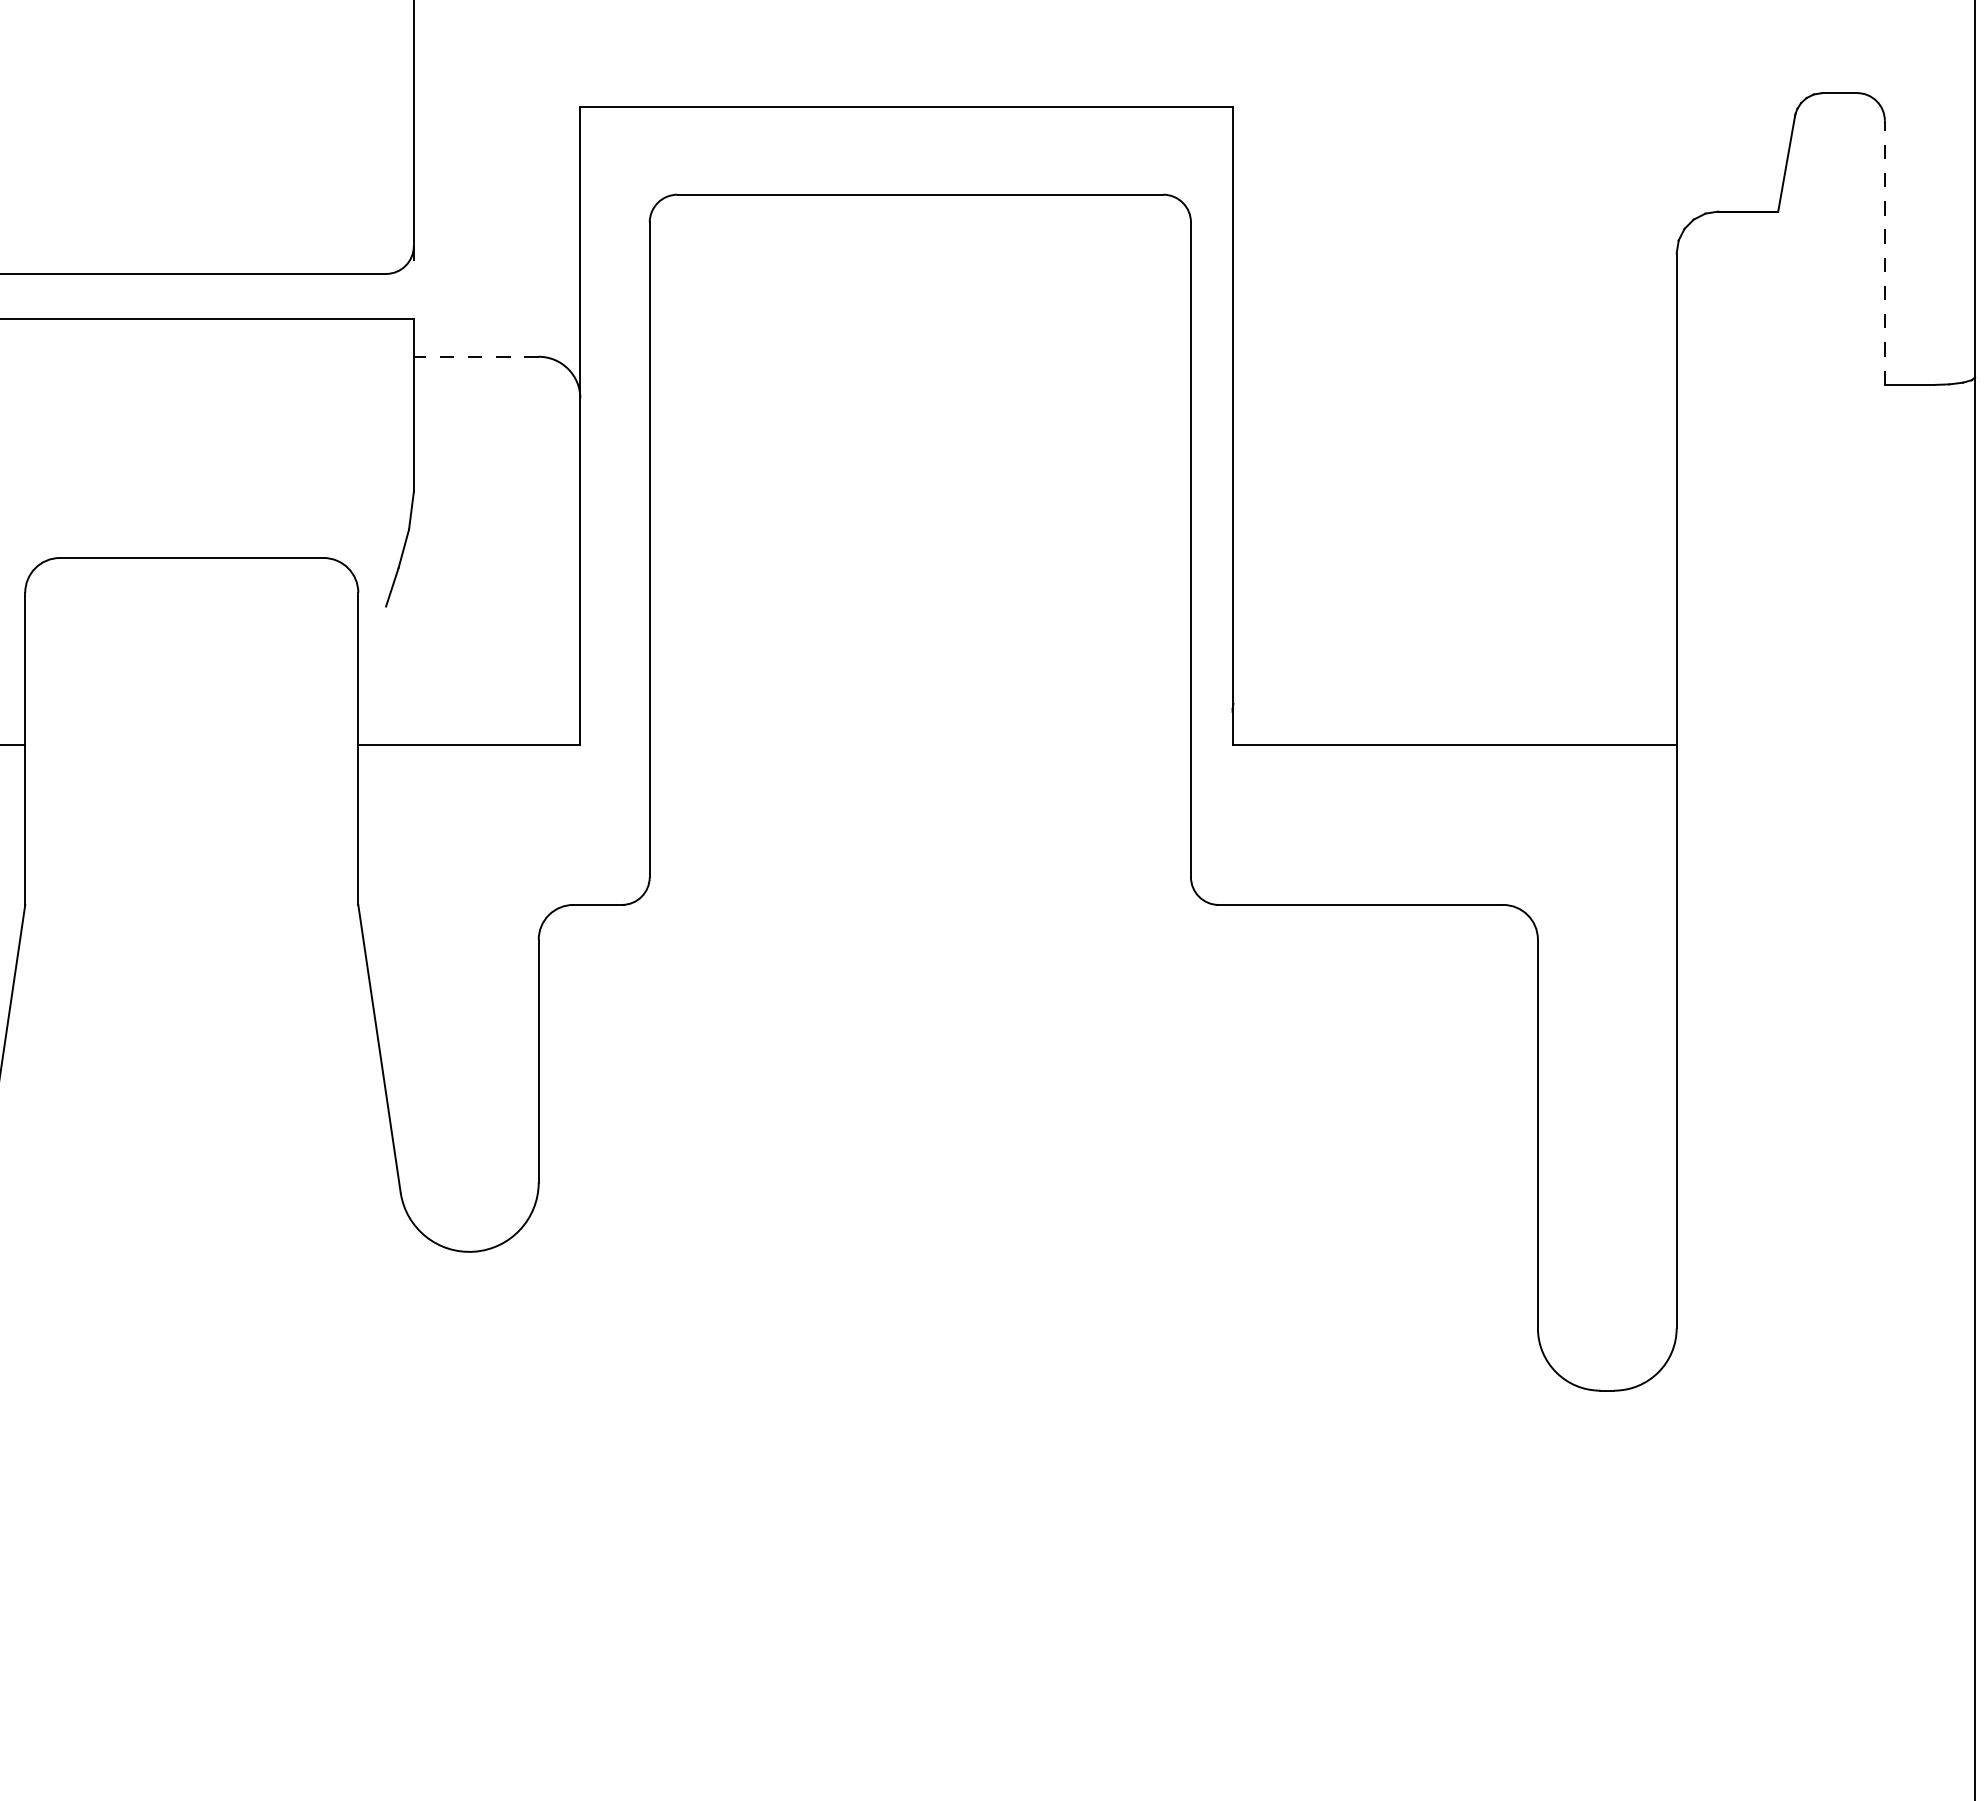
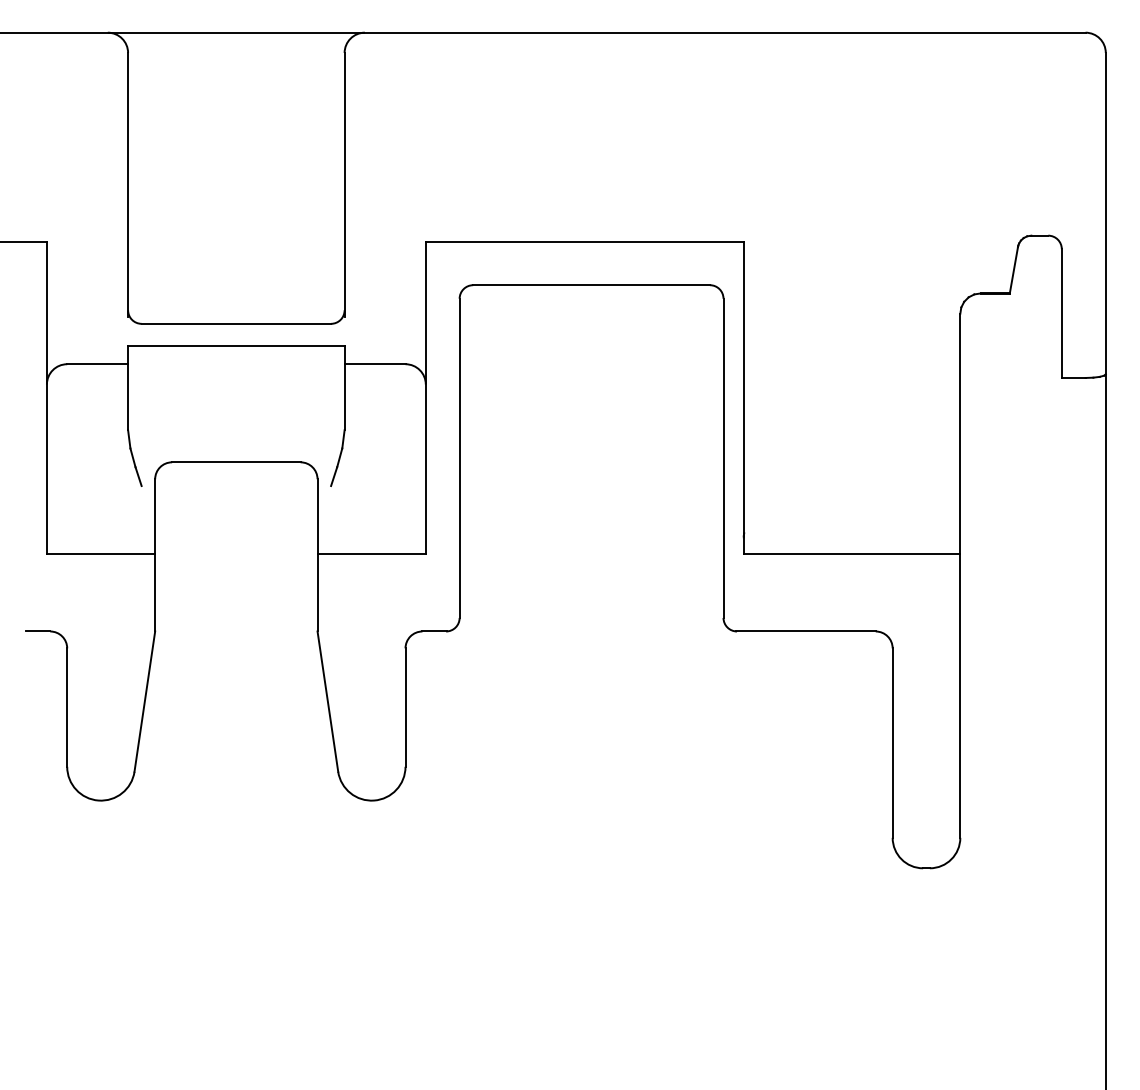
line: (1884, 252) -> (1061, 313), dashed -> solid
line: (475, 357) -> (374, 364), dashed -> solid

